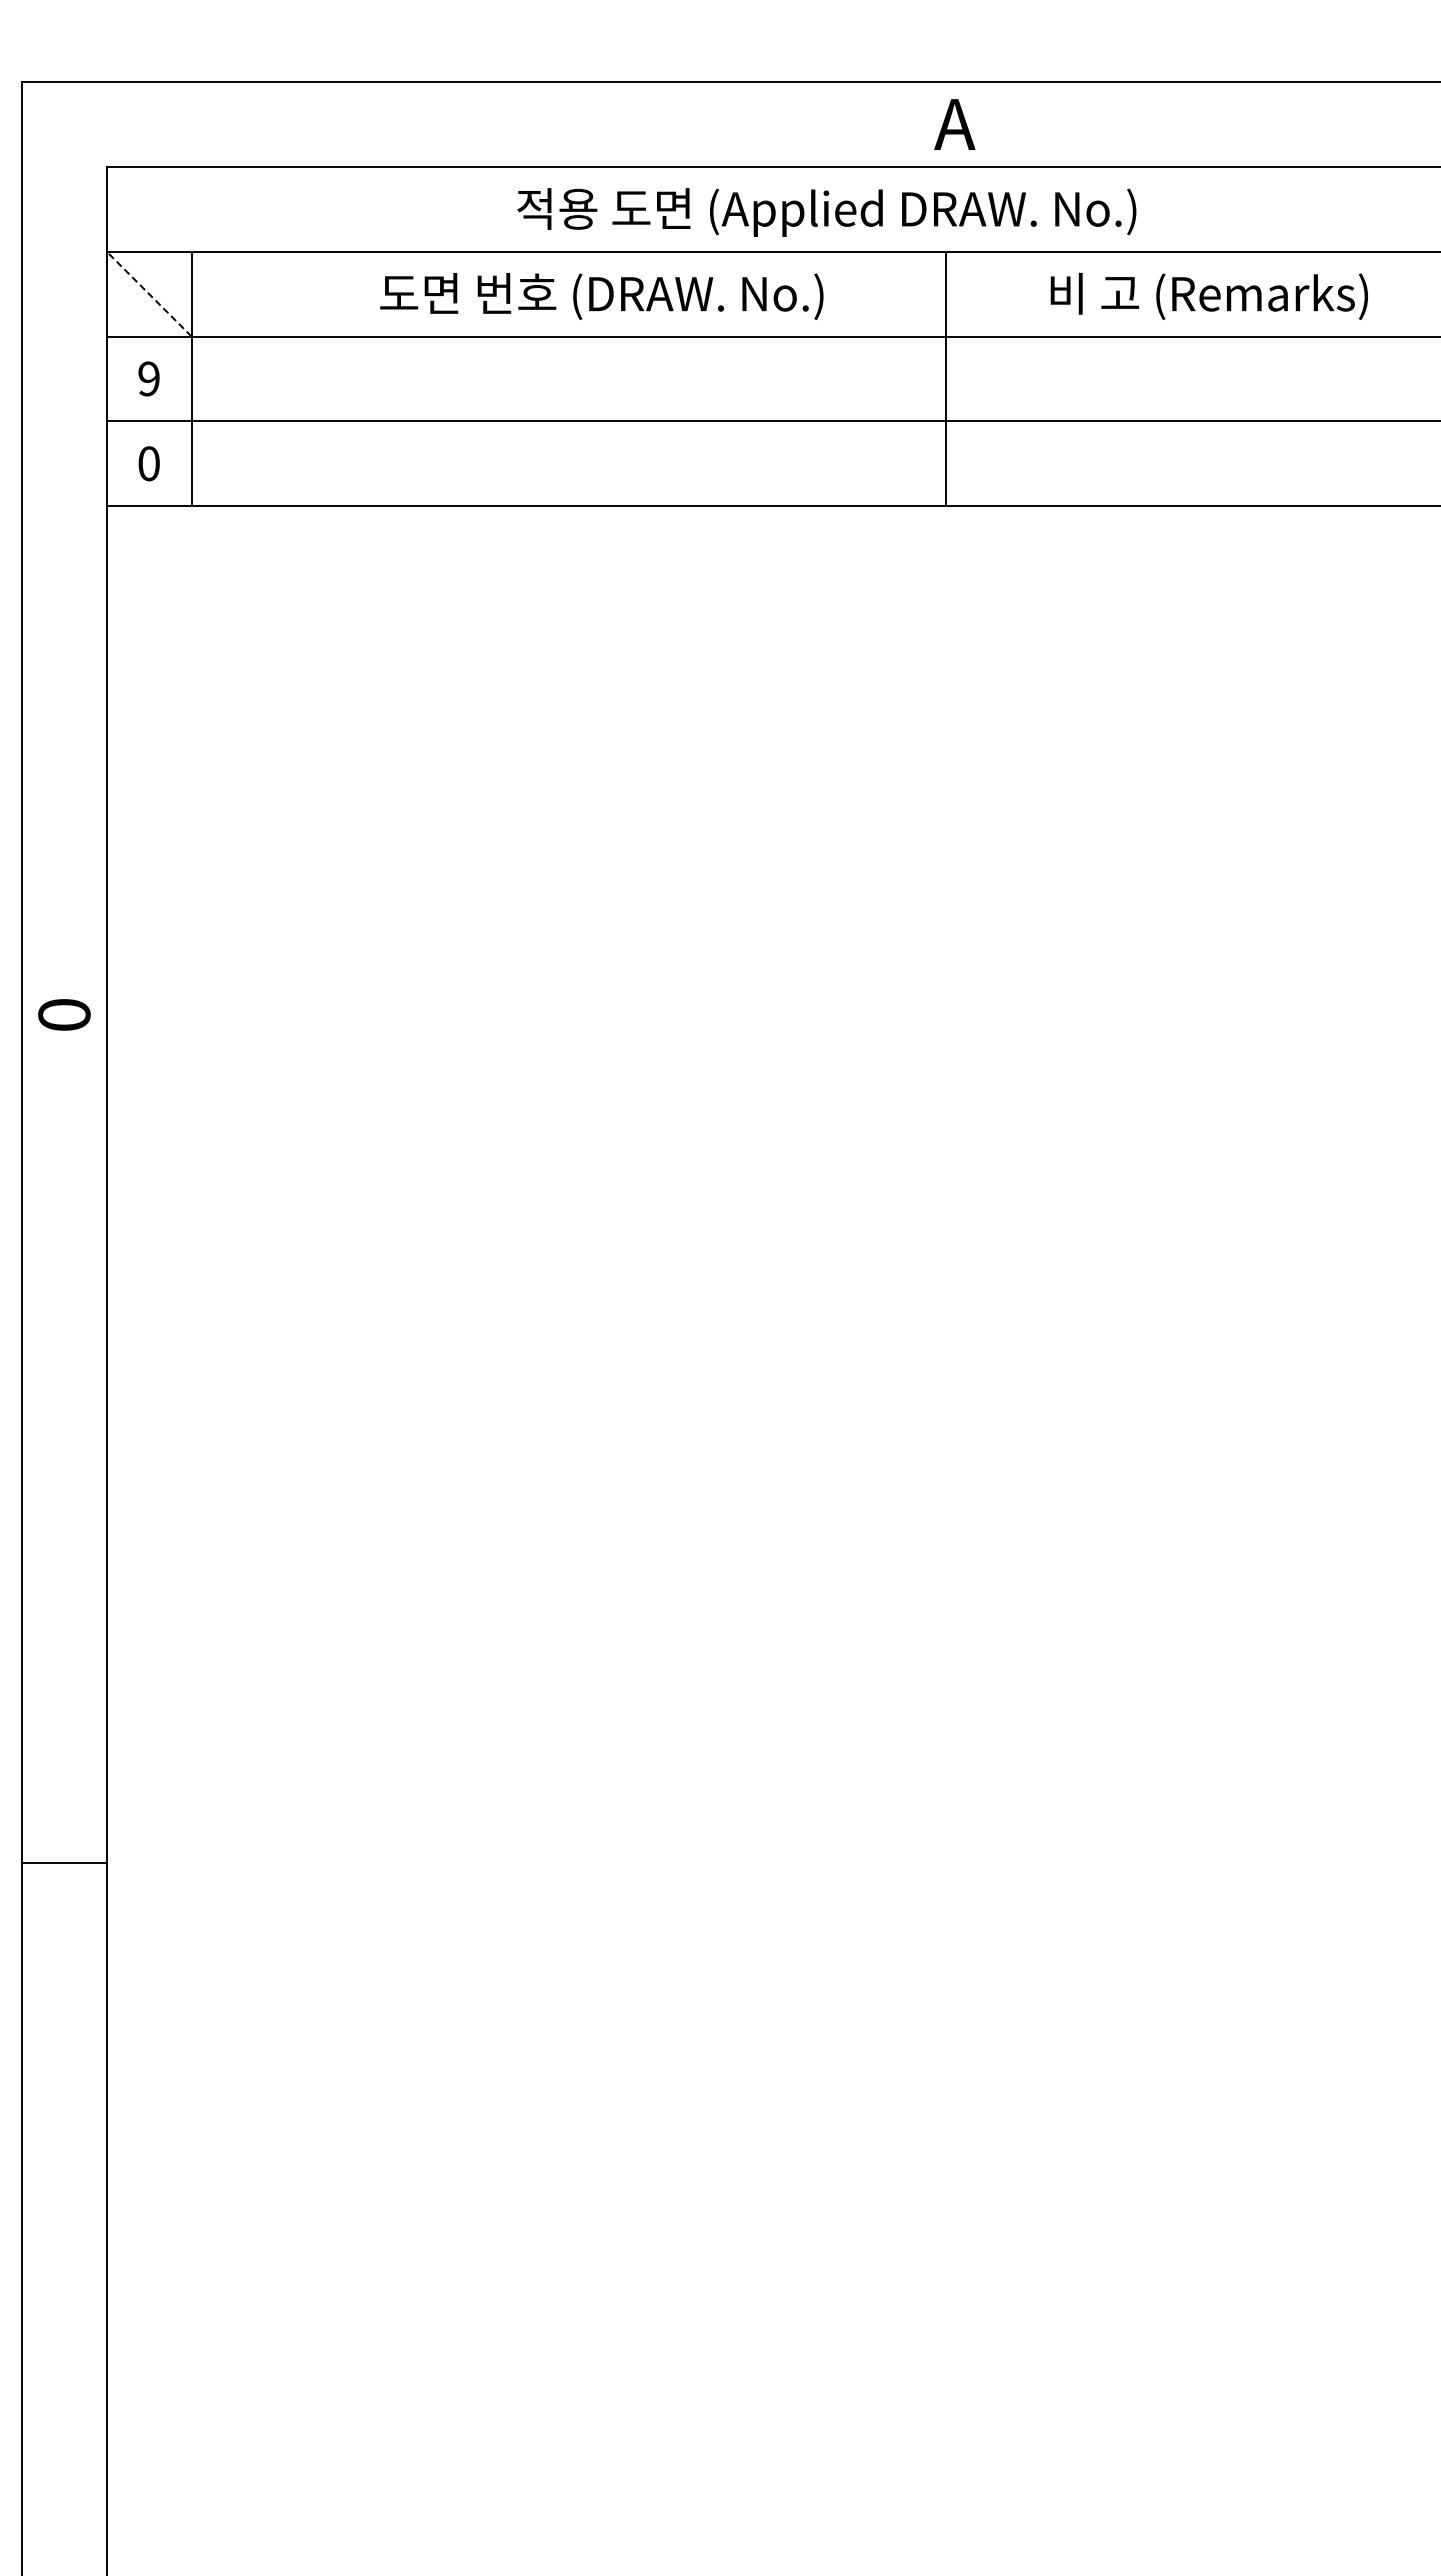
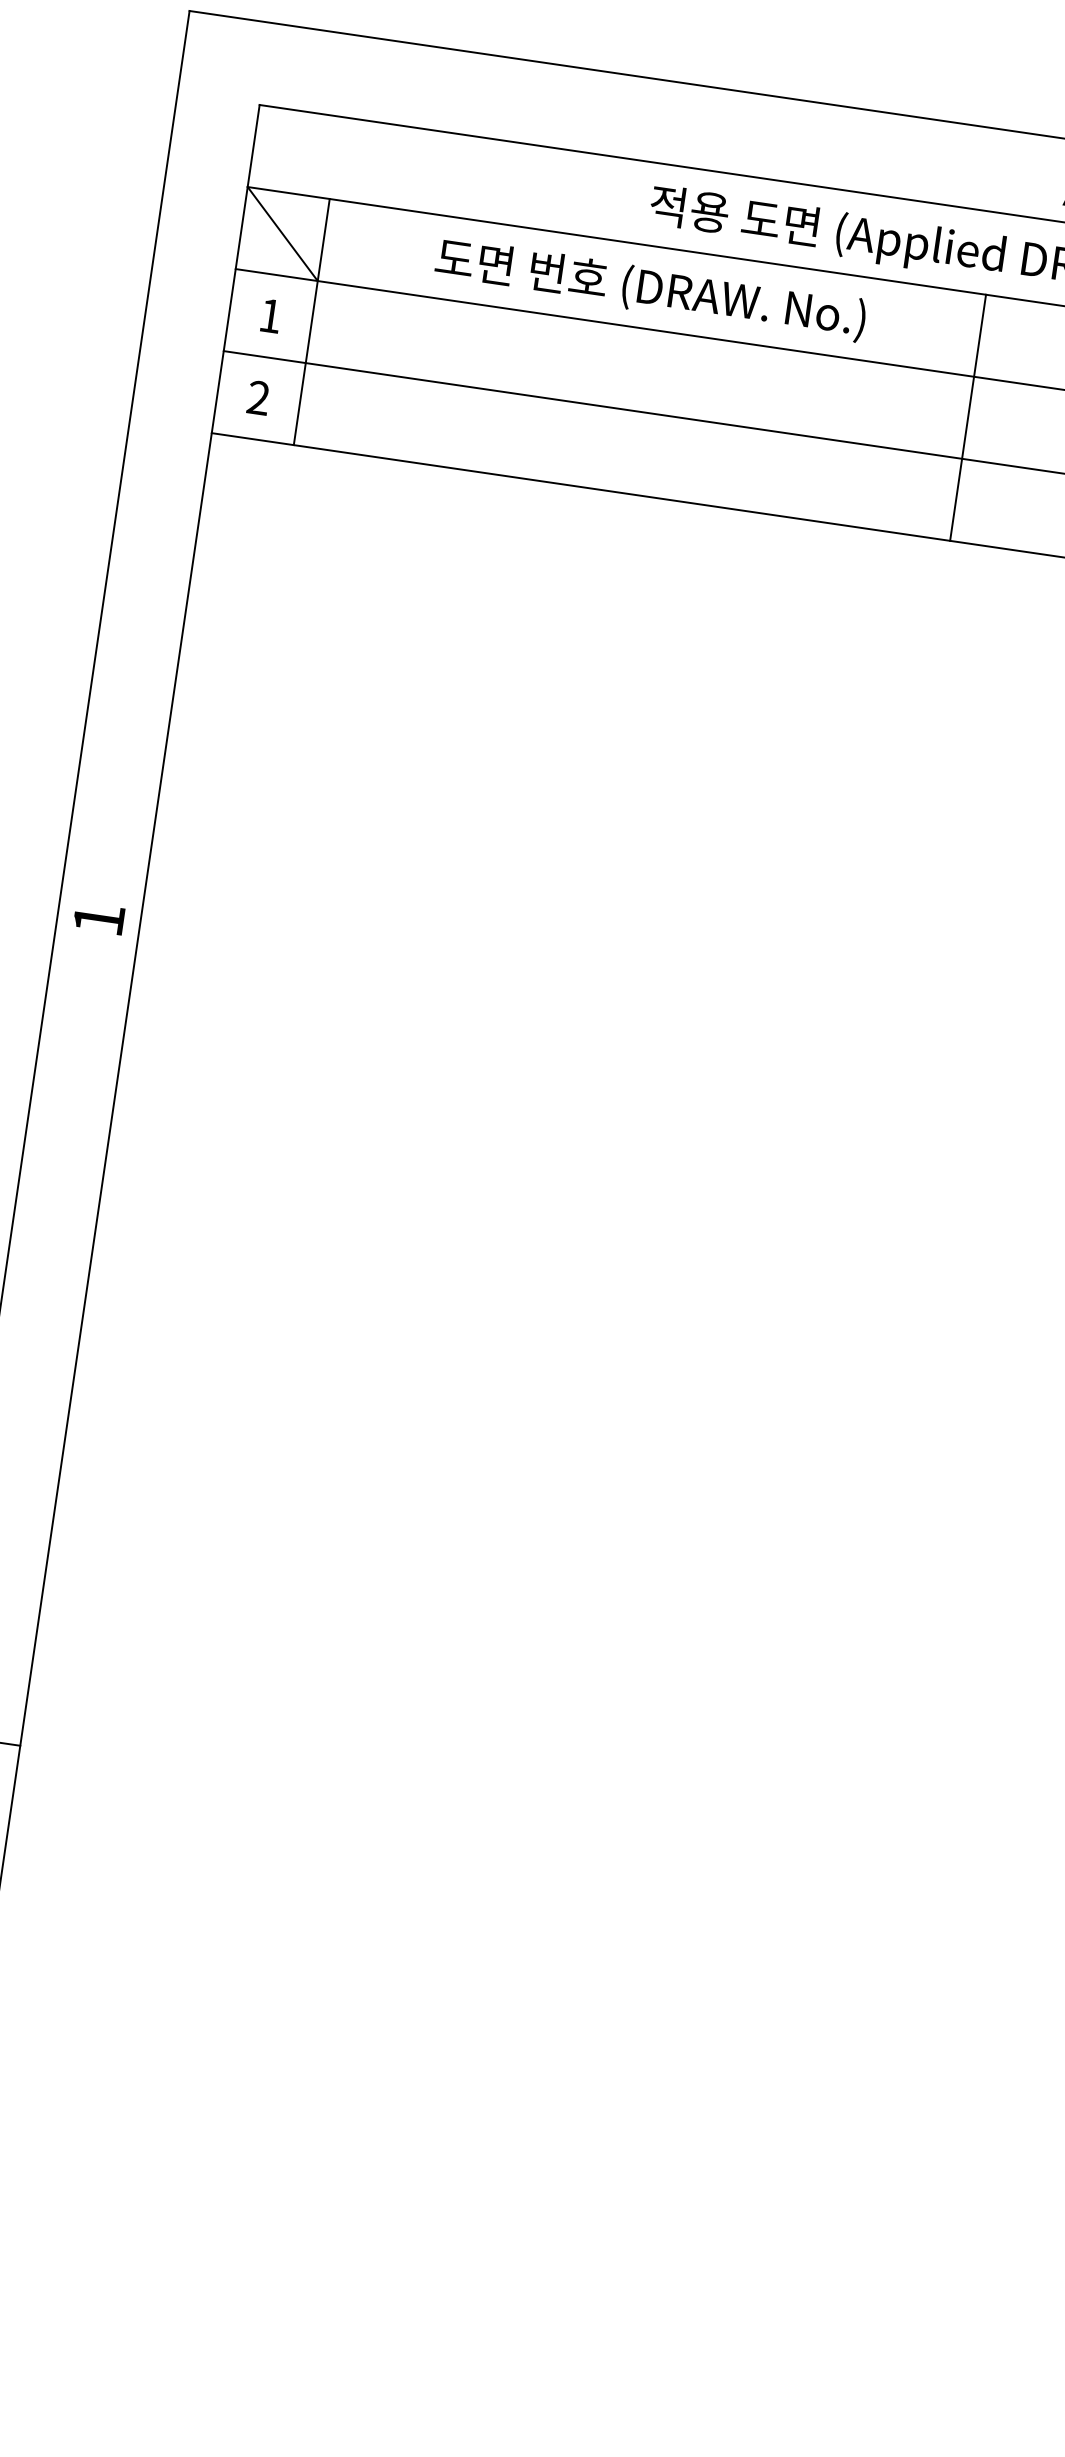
line: (149, 294) -> (282, 234), dashed -> solid
text: (601, 296) -> (650, 289), moved
text: (148, 378) -> (270, 315), 9 -> 1
line: (946, 378) -> (968, 417), moved
text: (148, 463) -> (258, 397), 0 -> 2
text: (64, 1014) -> (99, 918), 0 -> 1

